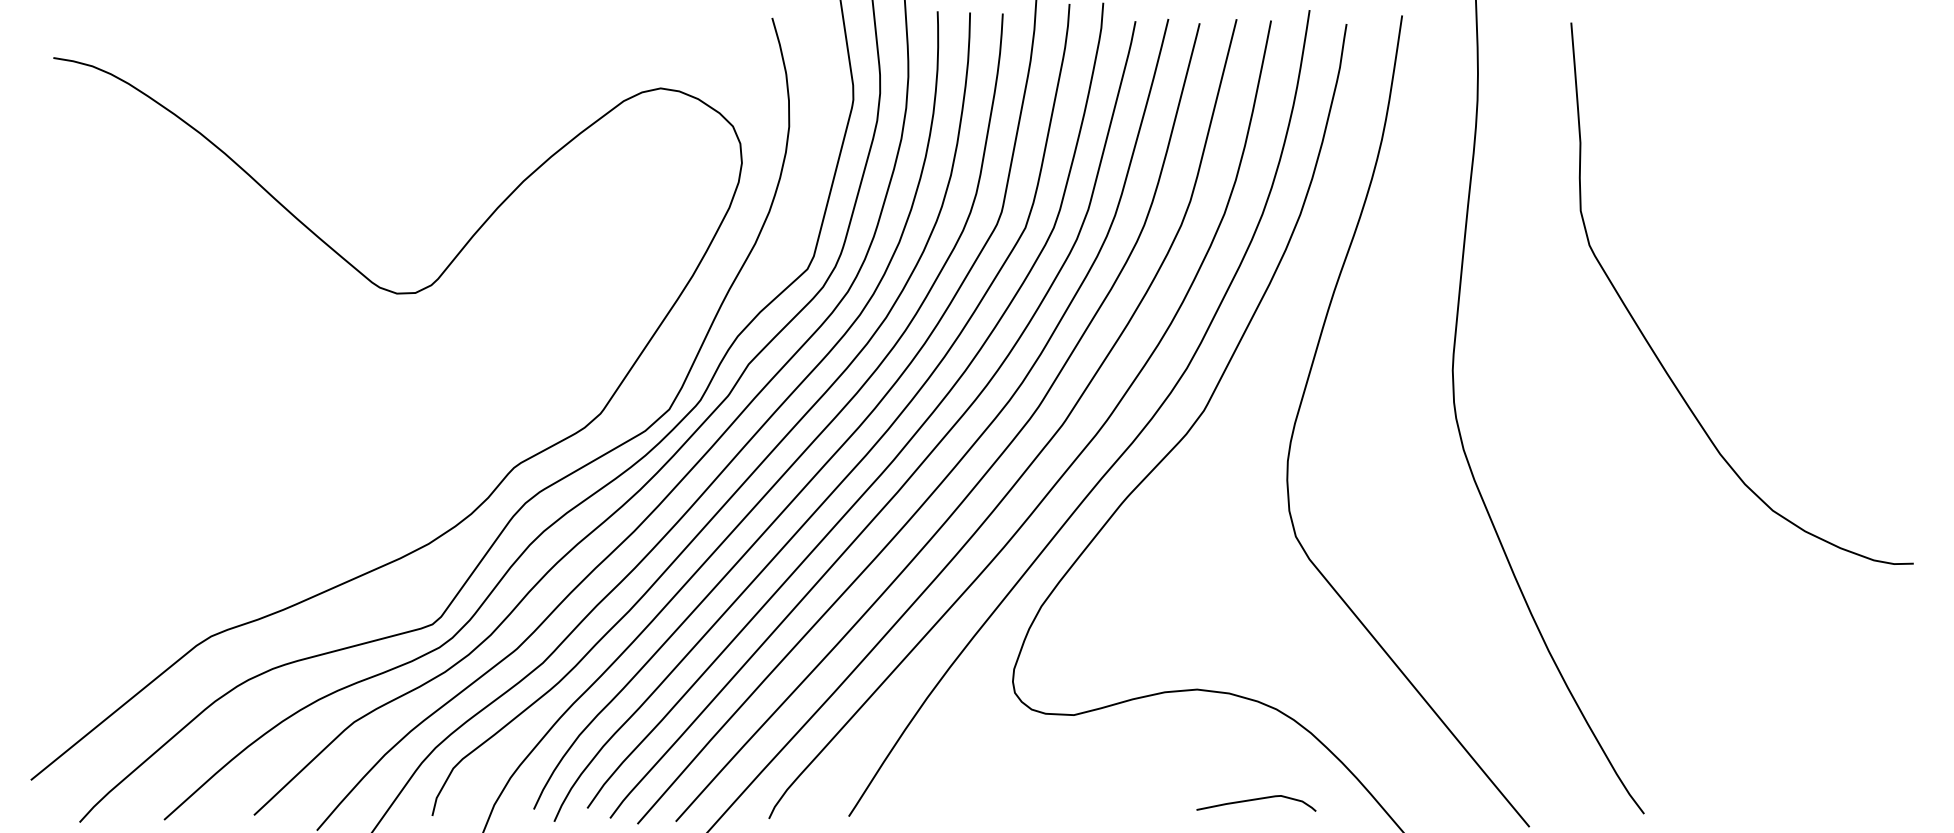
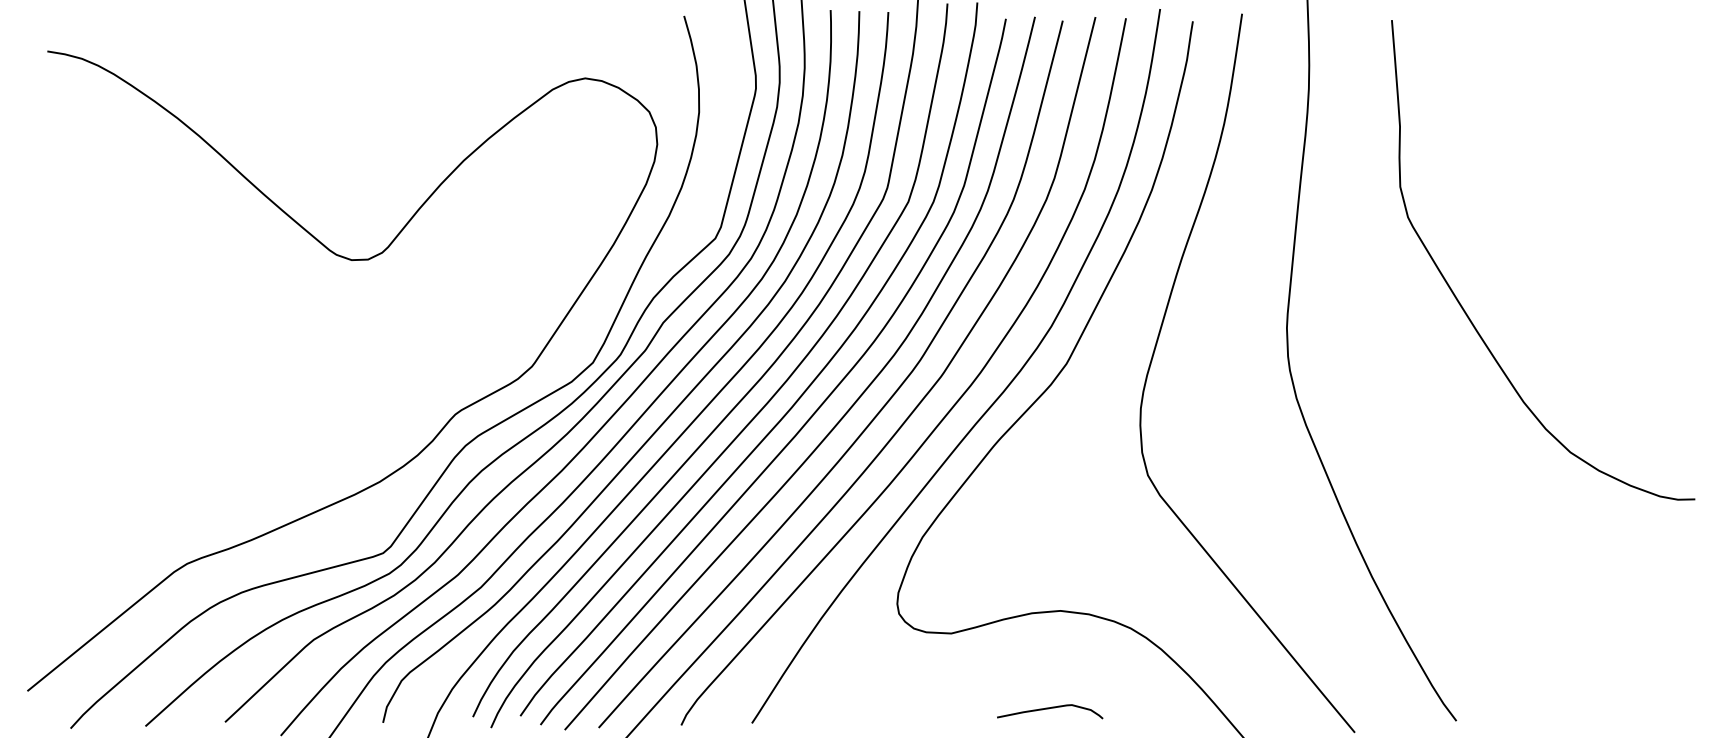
curve: (1256, 800) -> (1050, 709), moved

